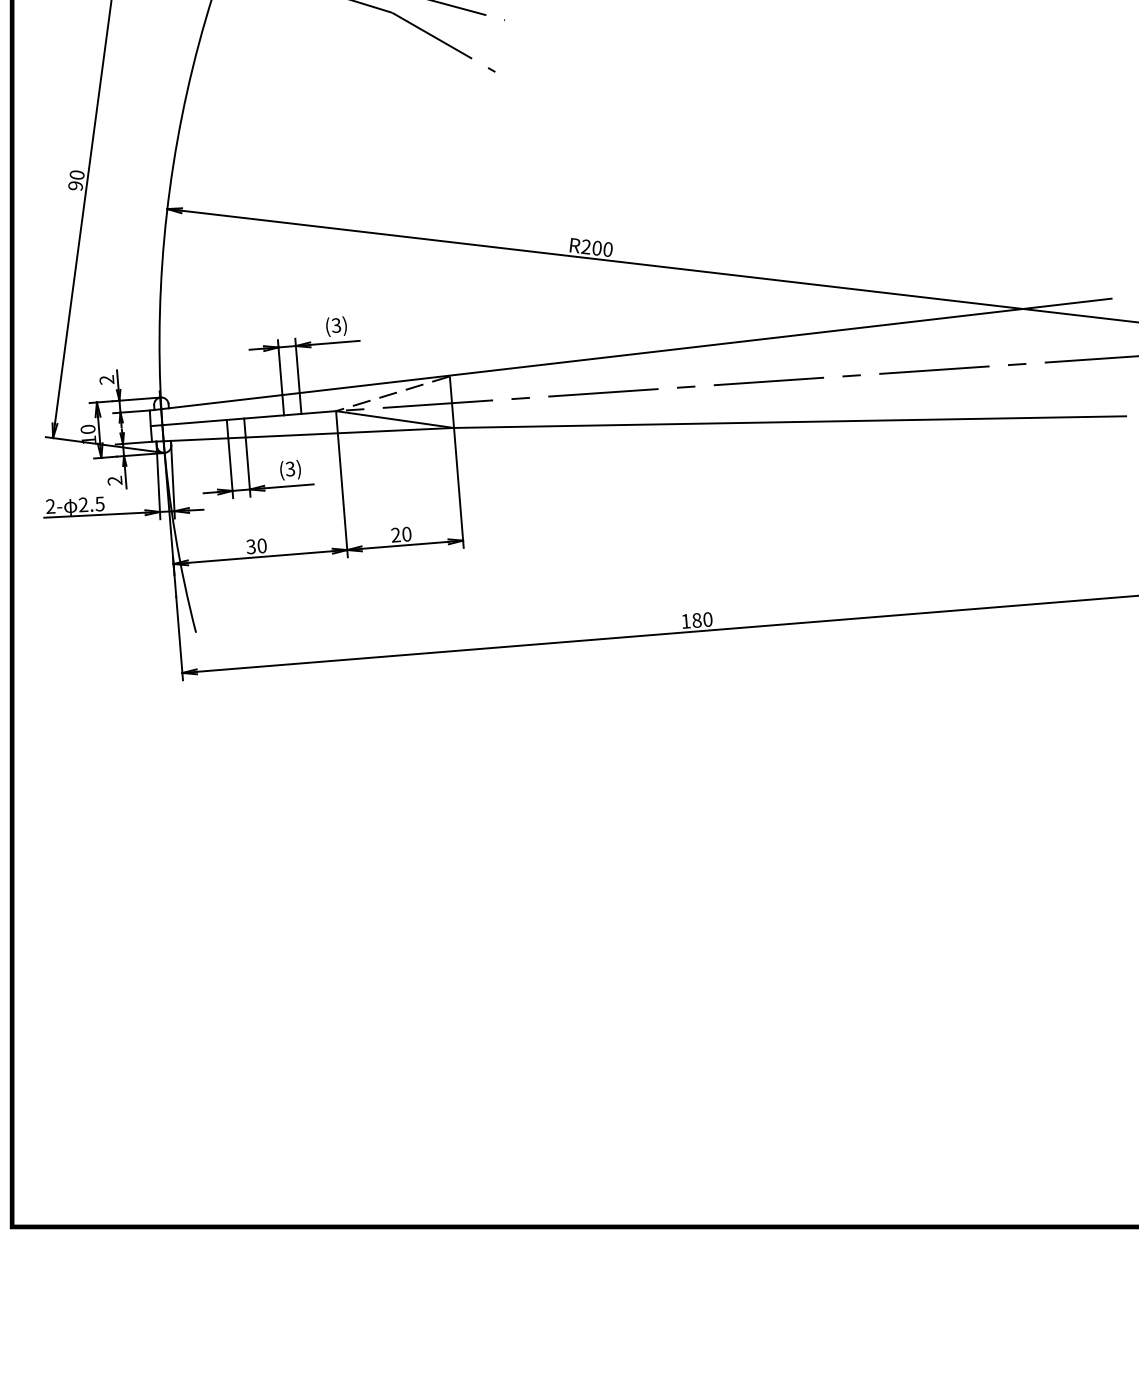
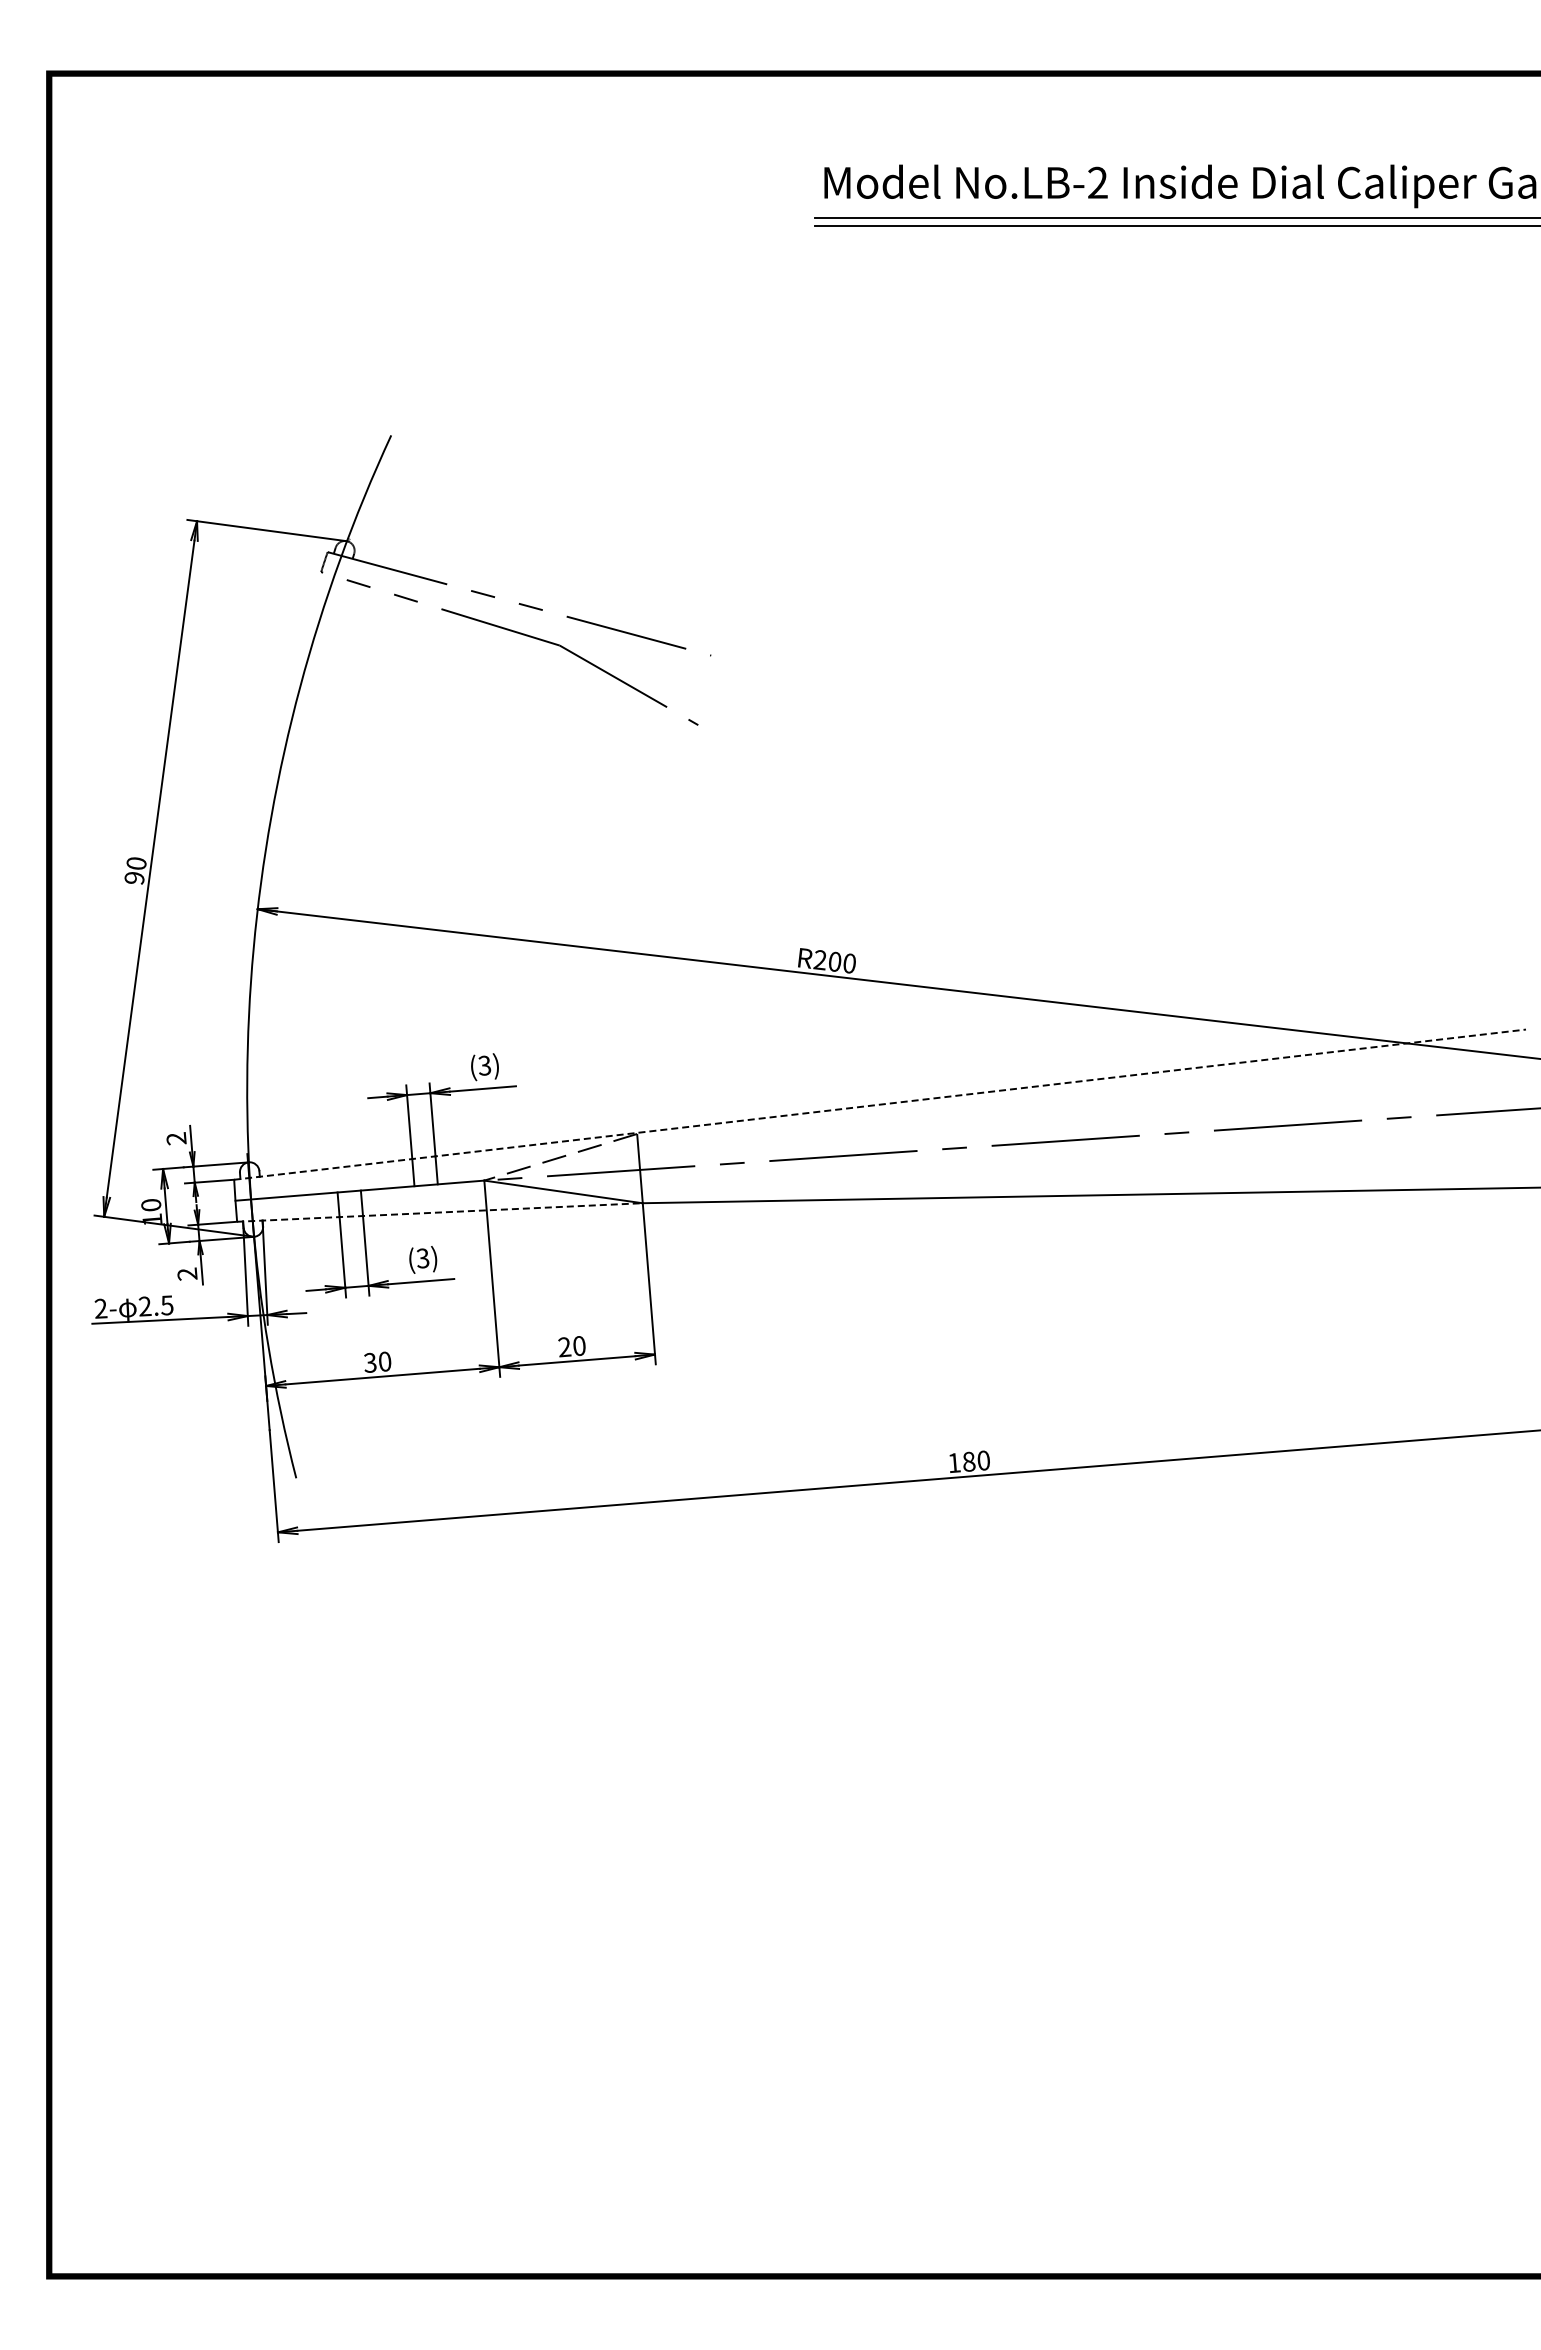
line: (631, 354) -> (880, 1104), solid -> dashed
line: (302, 434) -> (439, 1212), solid -> dashed

